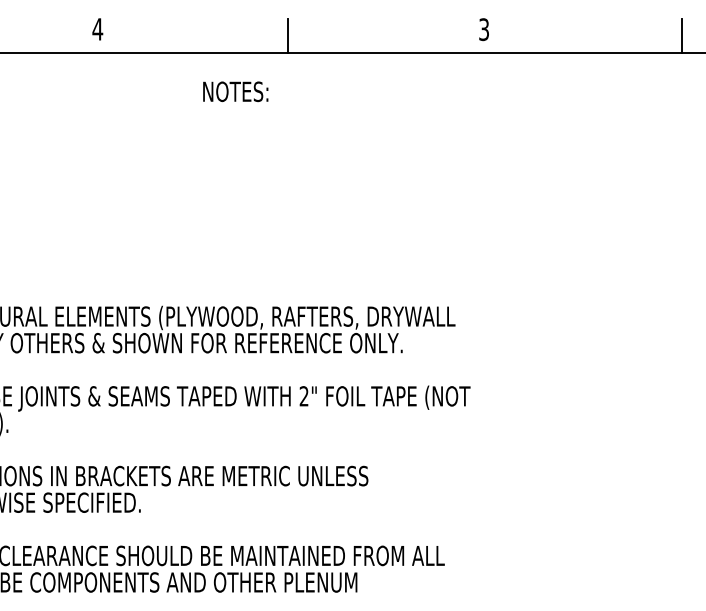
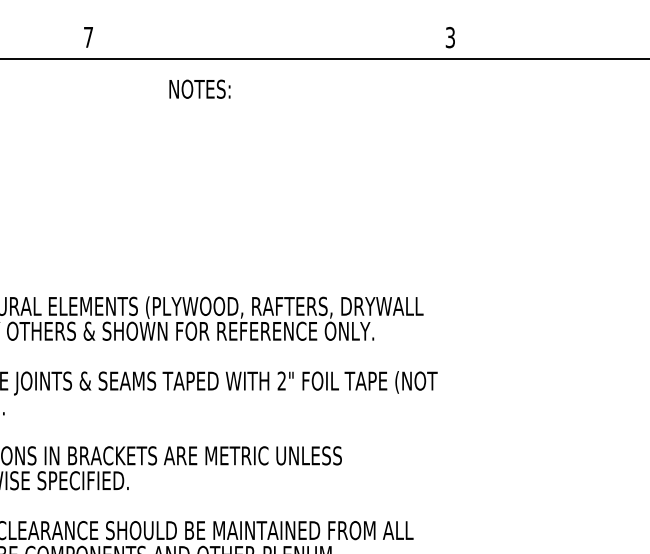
text: (97, 29) -> (88, 37), 4 -> 7
line: (287, 35) -> (266, 43), removed
line: (682, 35) -> (636, 43), removed
text: (235, 91) -> (199, 89), moved

